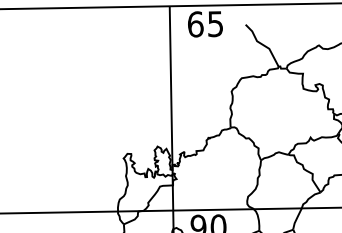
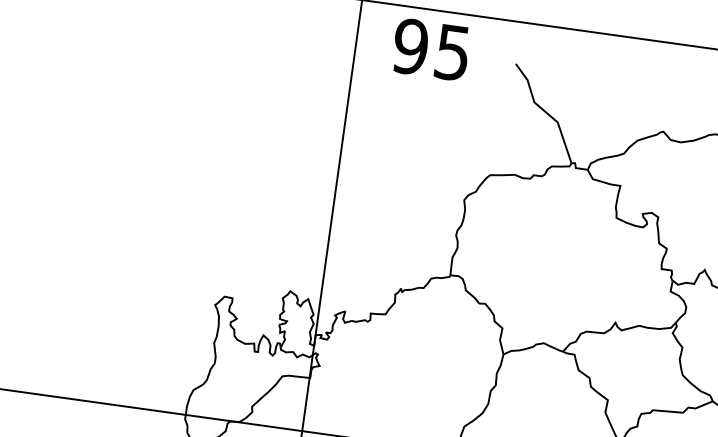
text: (195, 24) -> (410, 46), 65 -> 95

